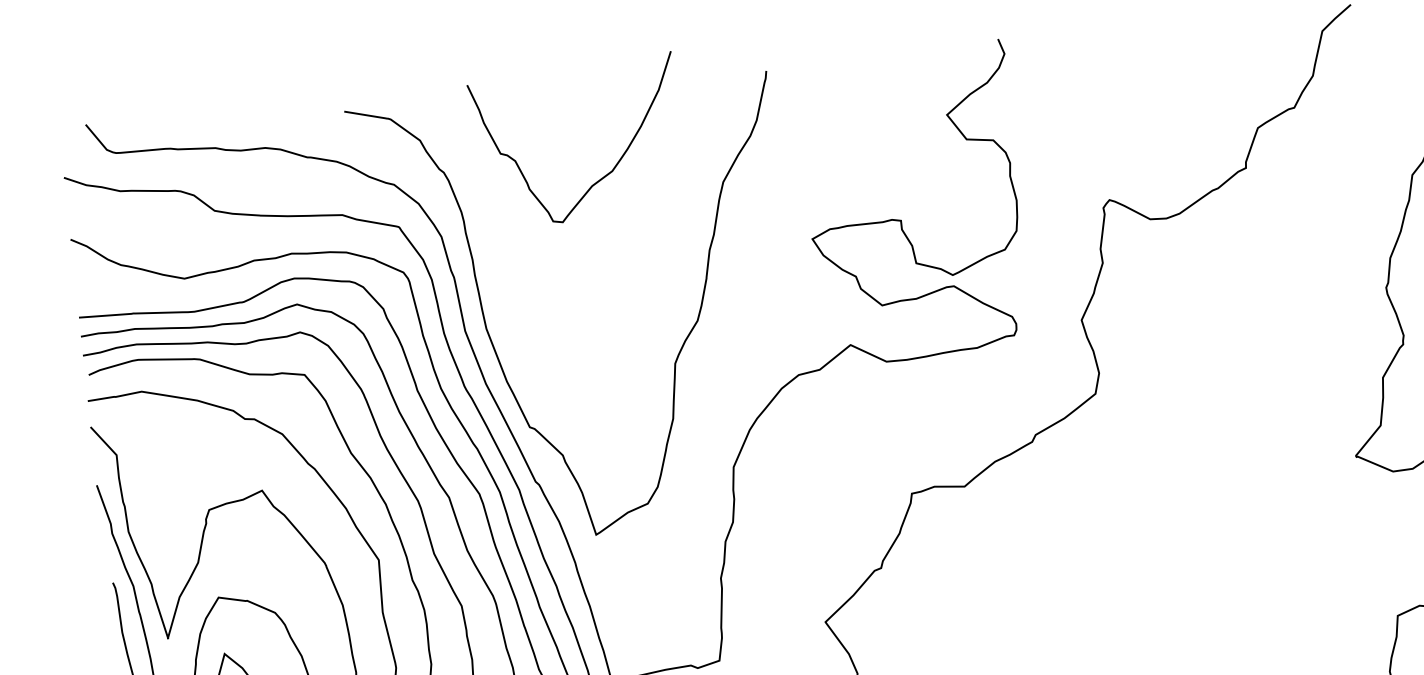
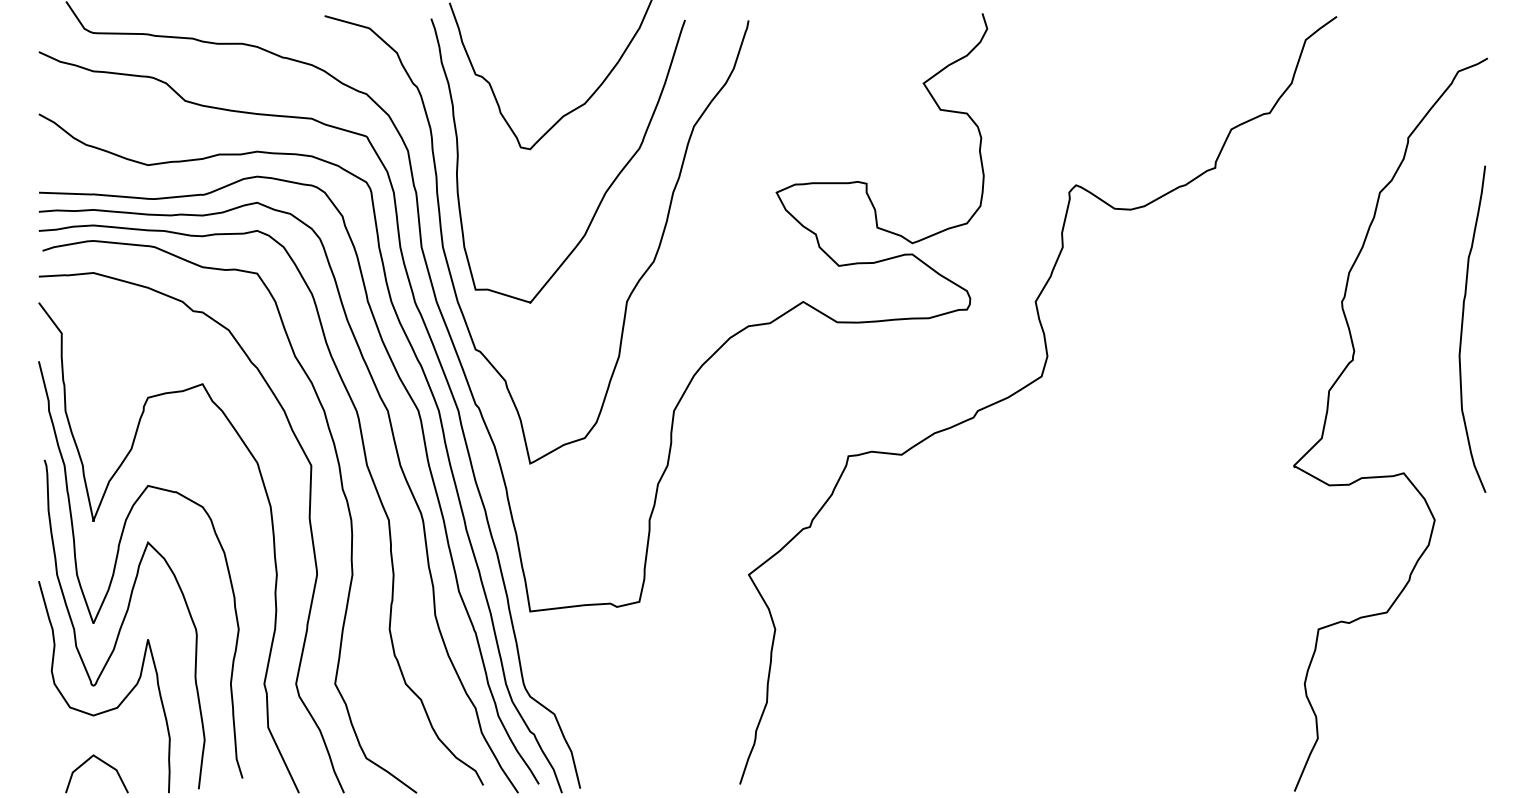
curve: (641, 257) -> (604, 192), added

